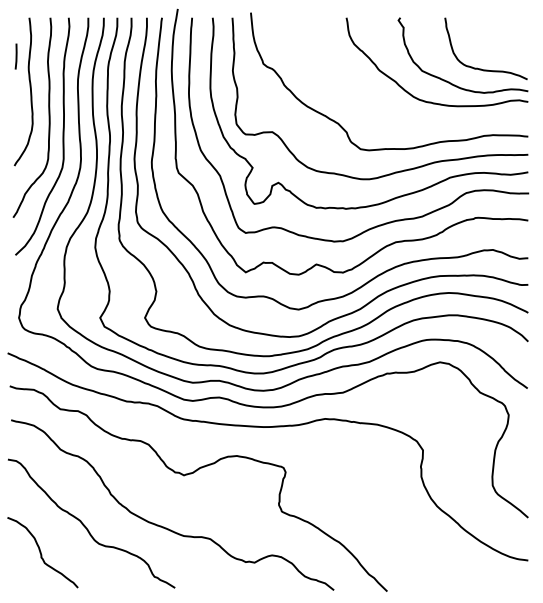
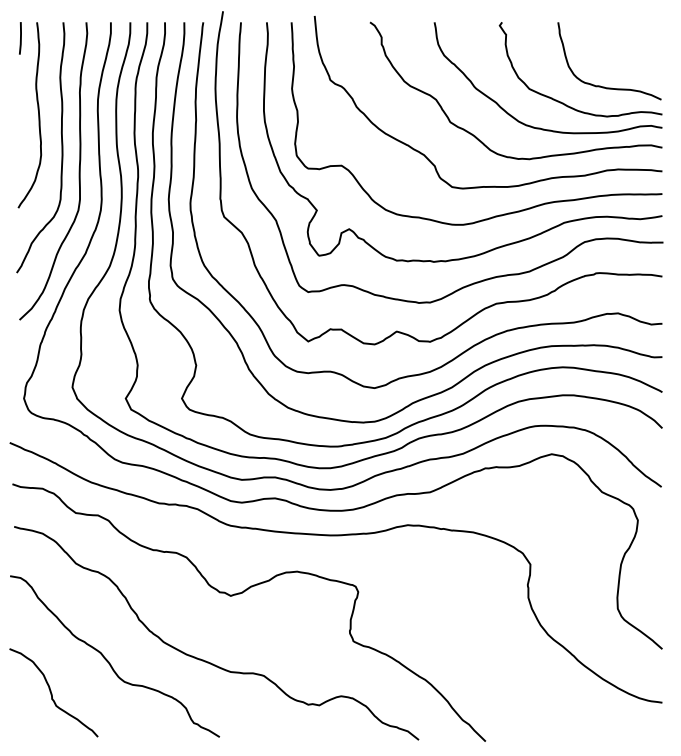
line: (15, 56) -> (19, 38), moved
curve: (382, 110) -> (479, 138), added

